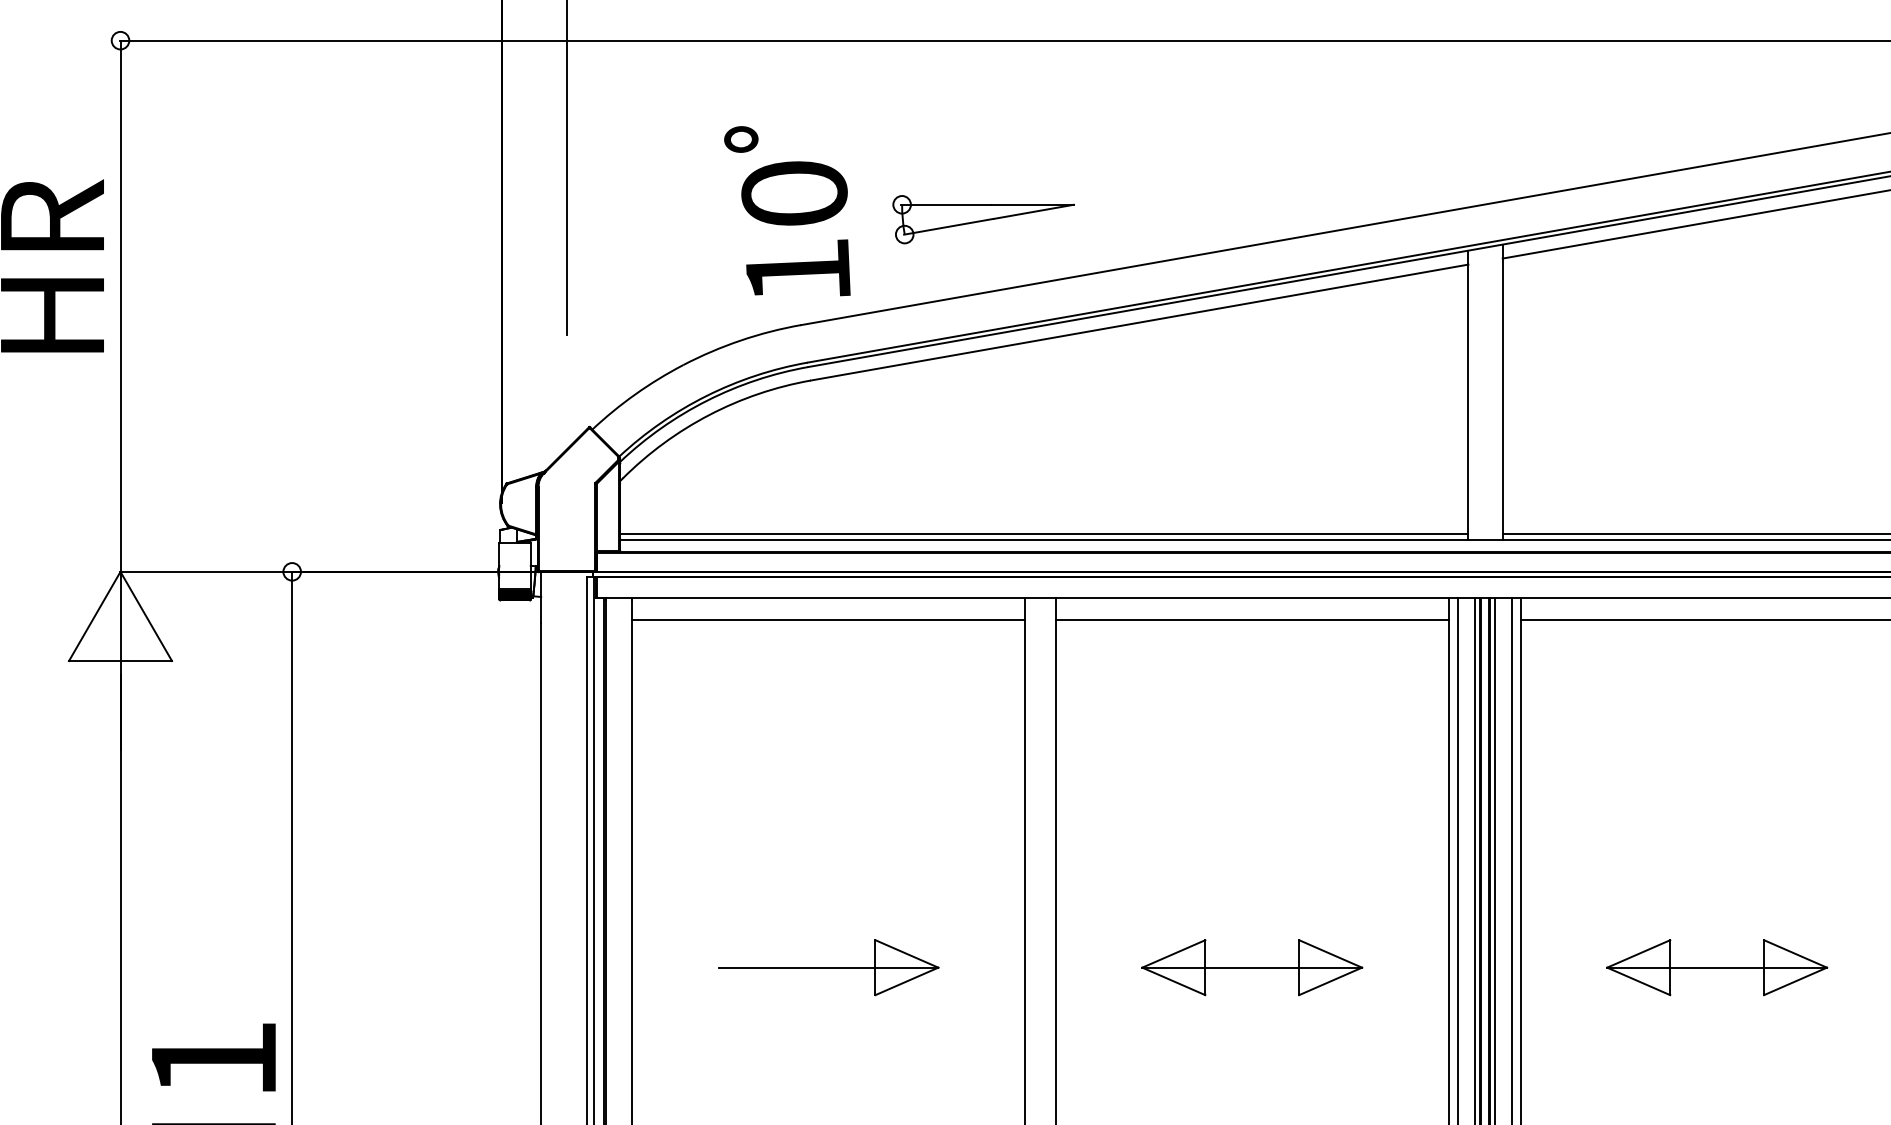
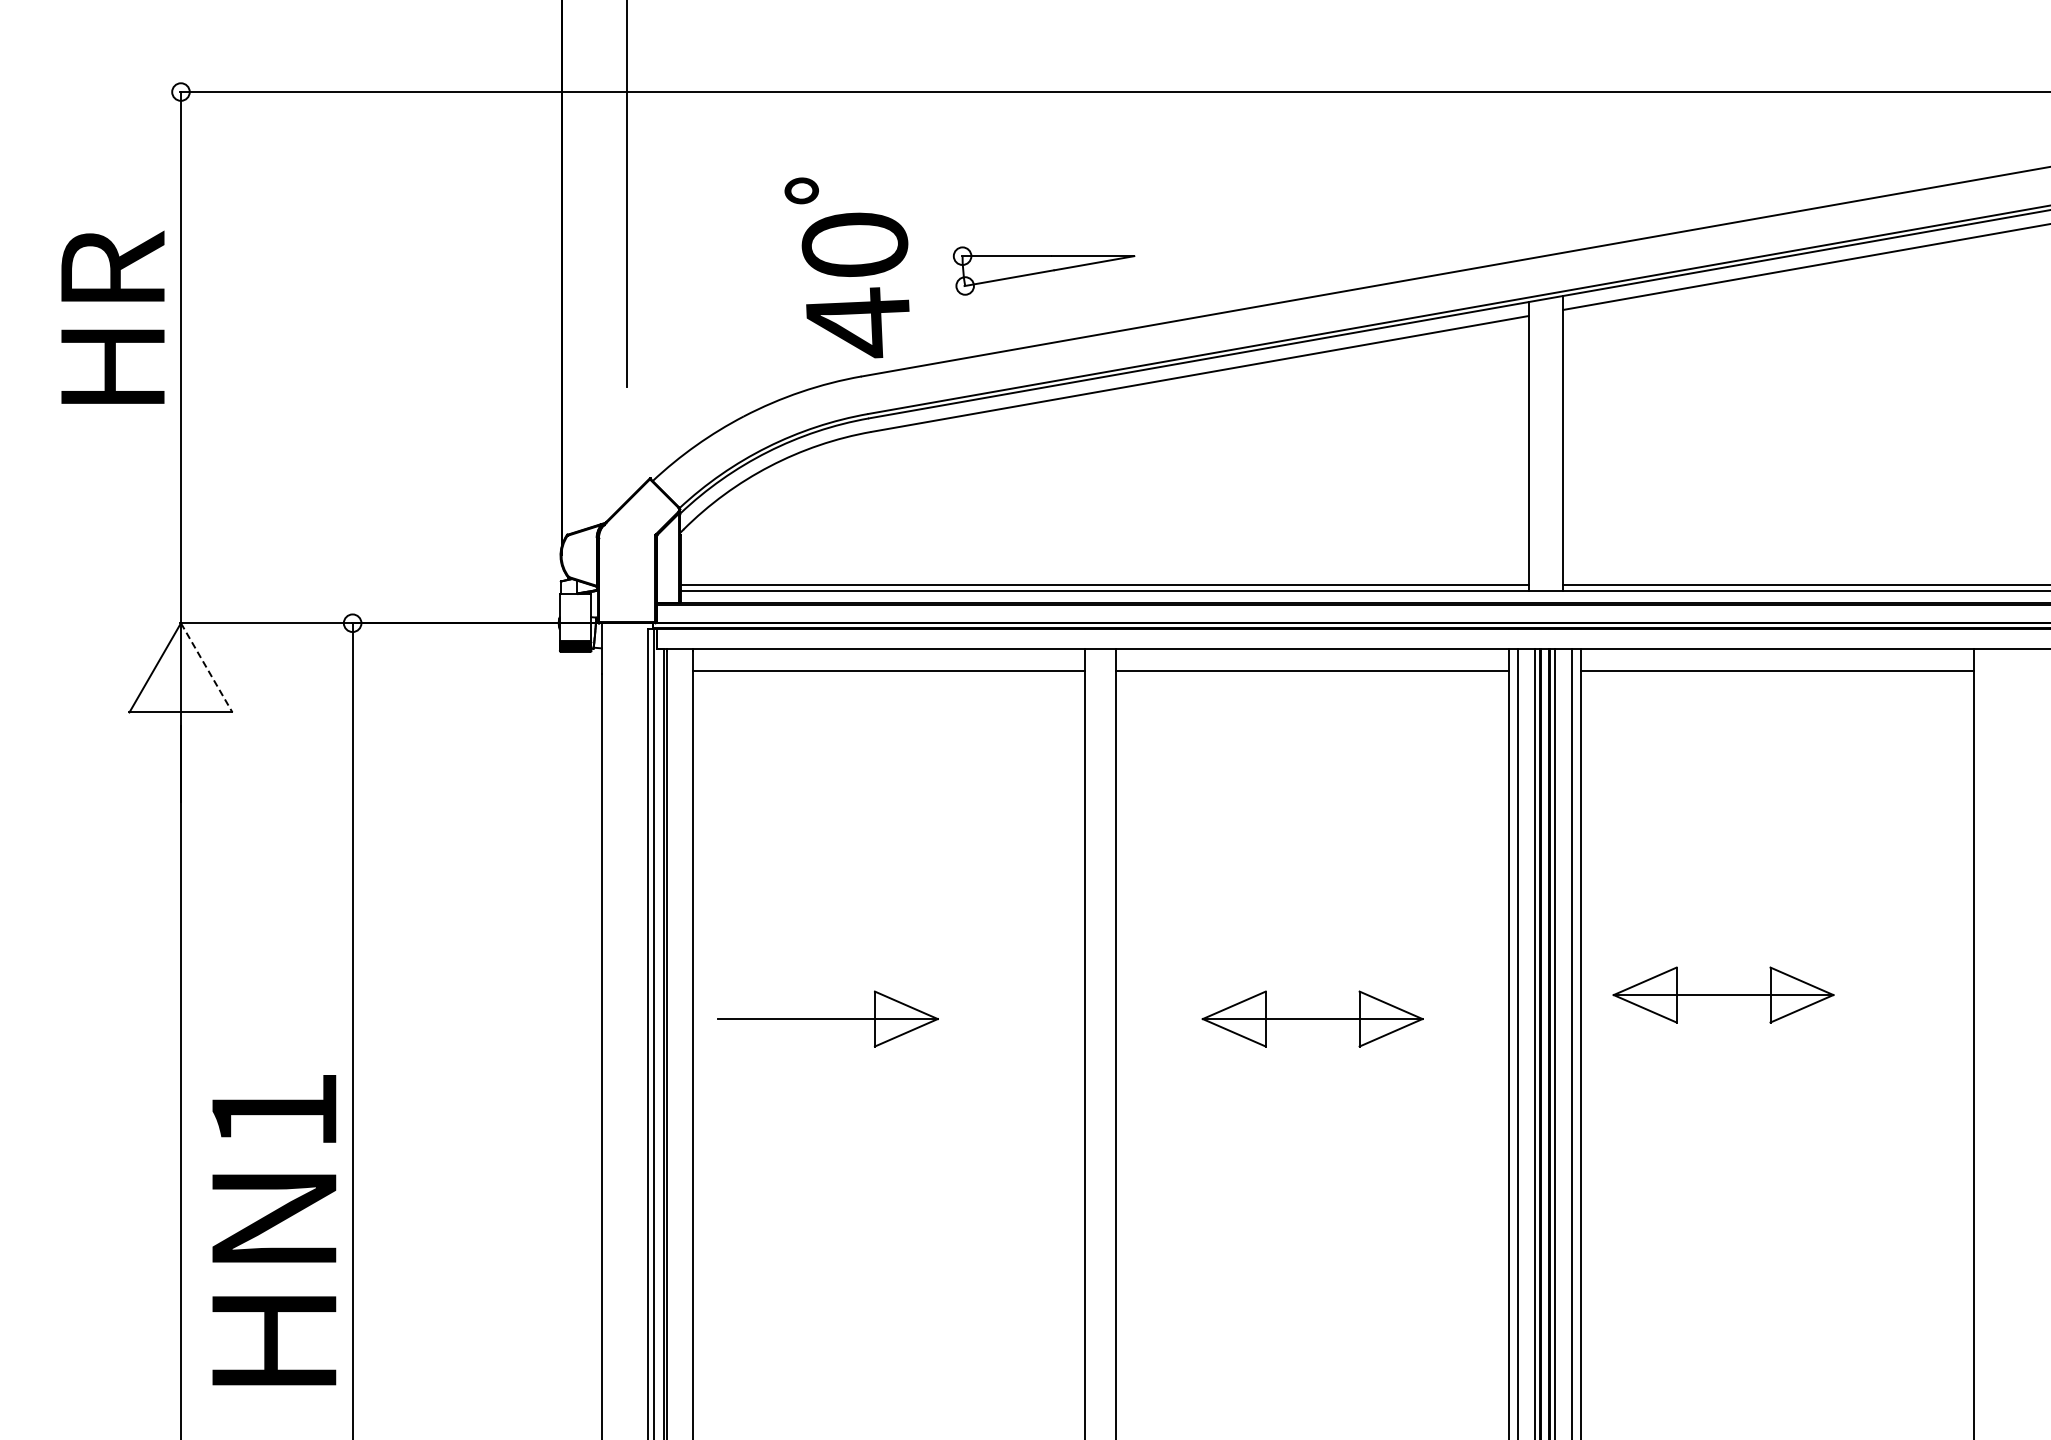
text: (798, 271) -> (858, 322), 10 -> 40
line: (146, 616) -> (206, 667), solid -> dashed
part: (828, 967) -> (827, 1018), moved
part: (1717, 967) -> (1723, 994), moved

